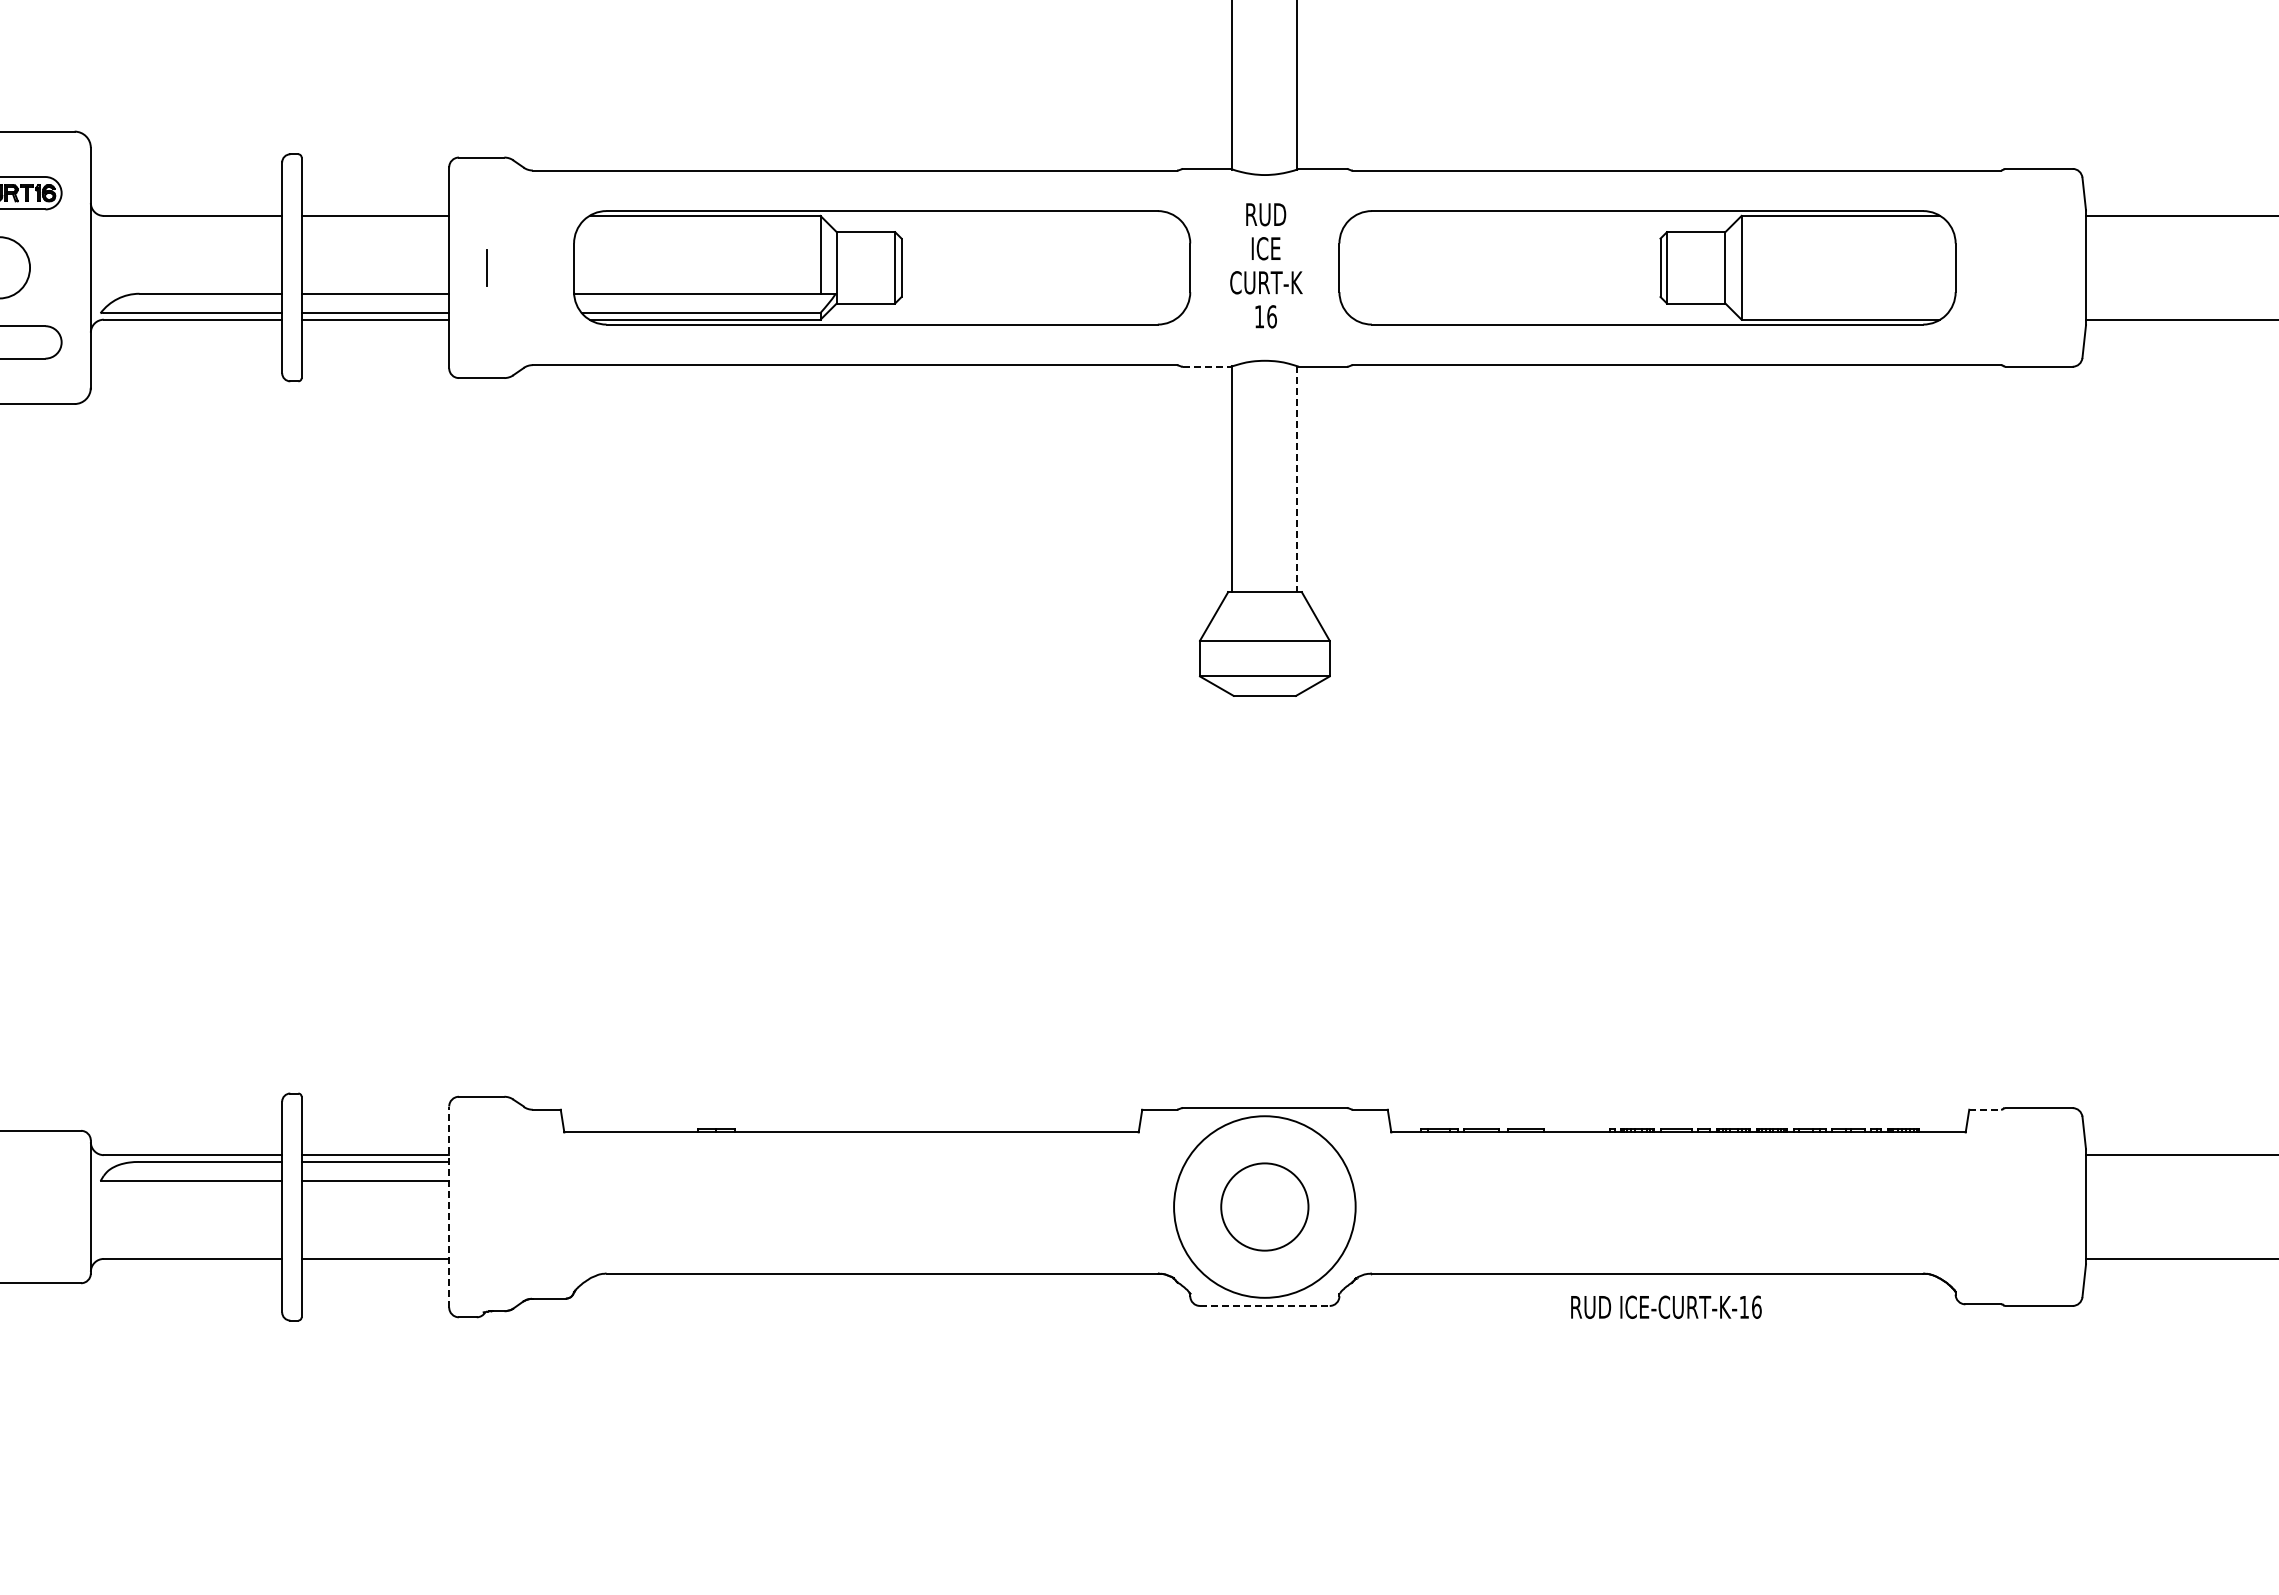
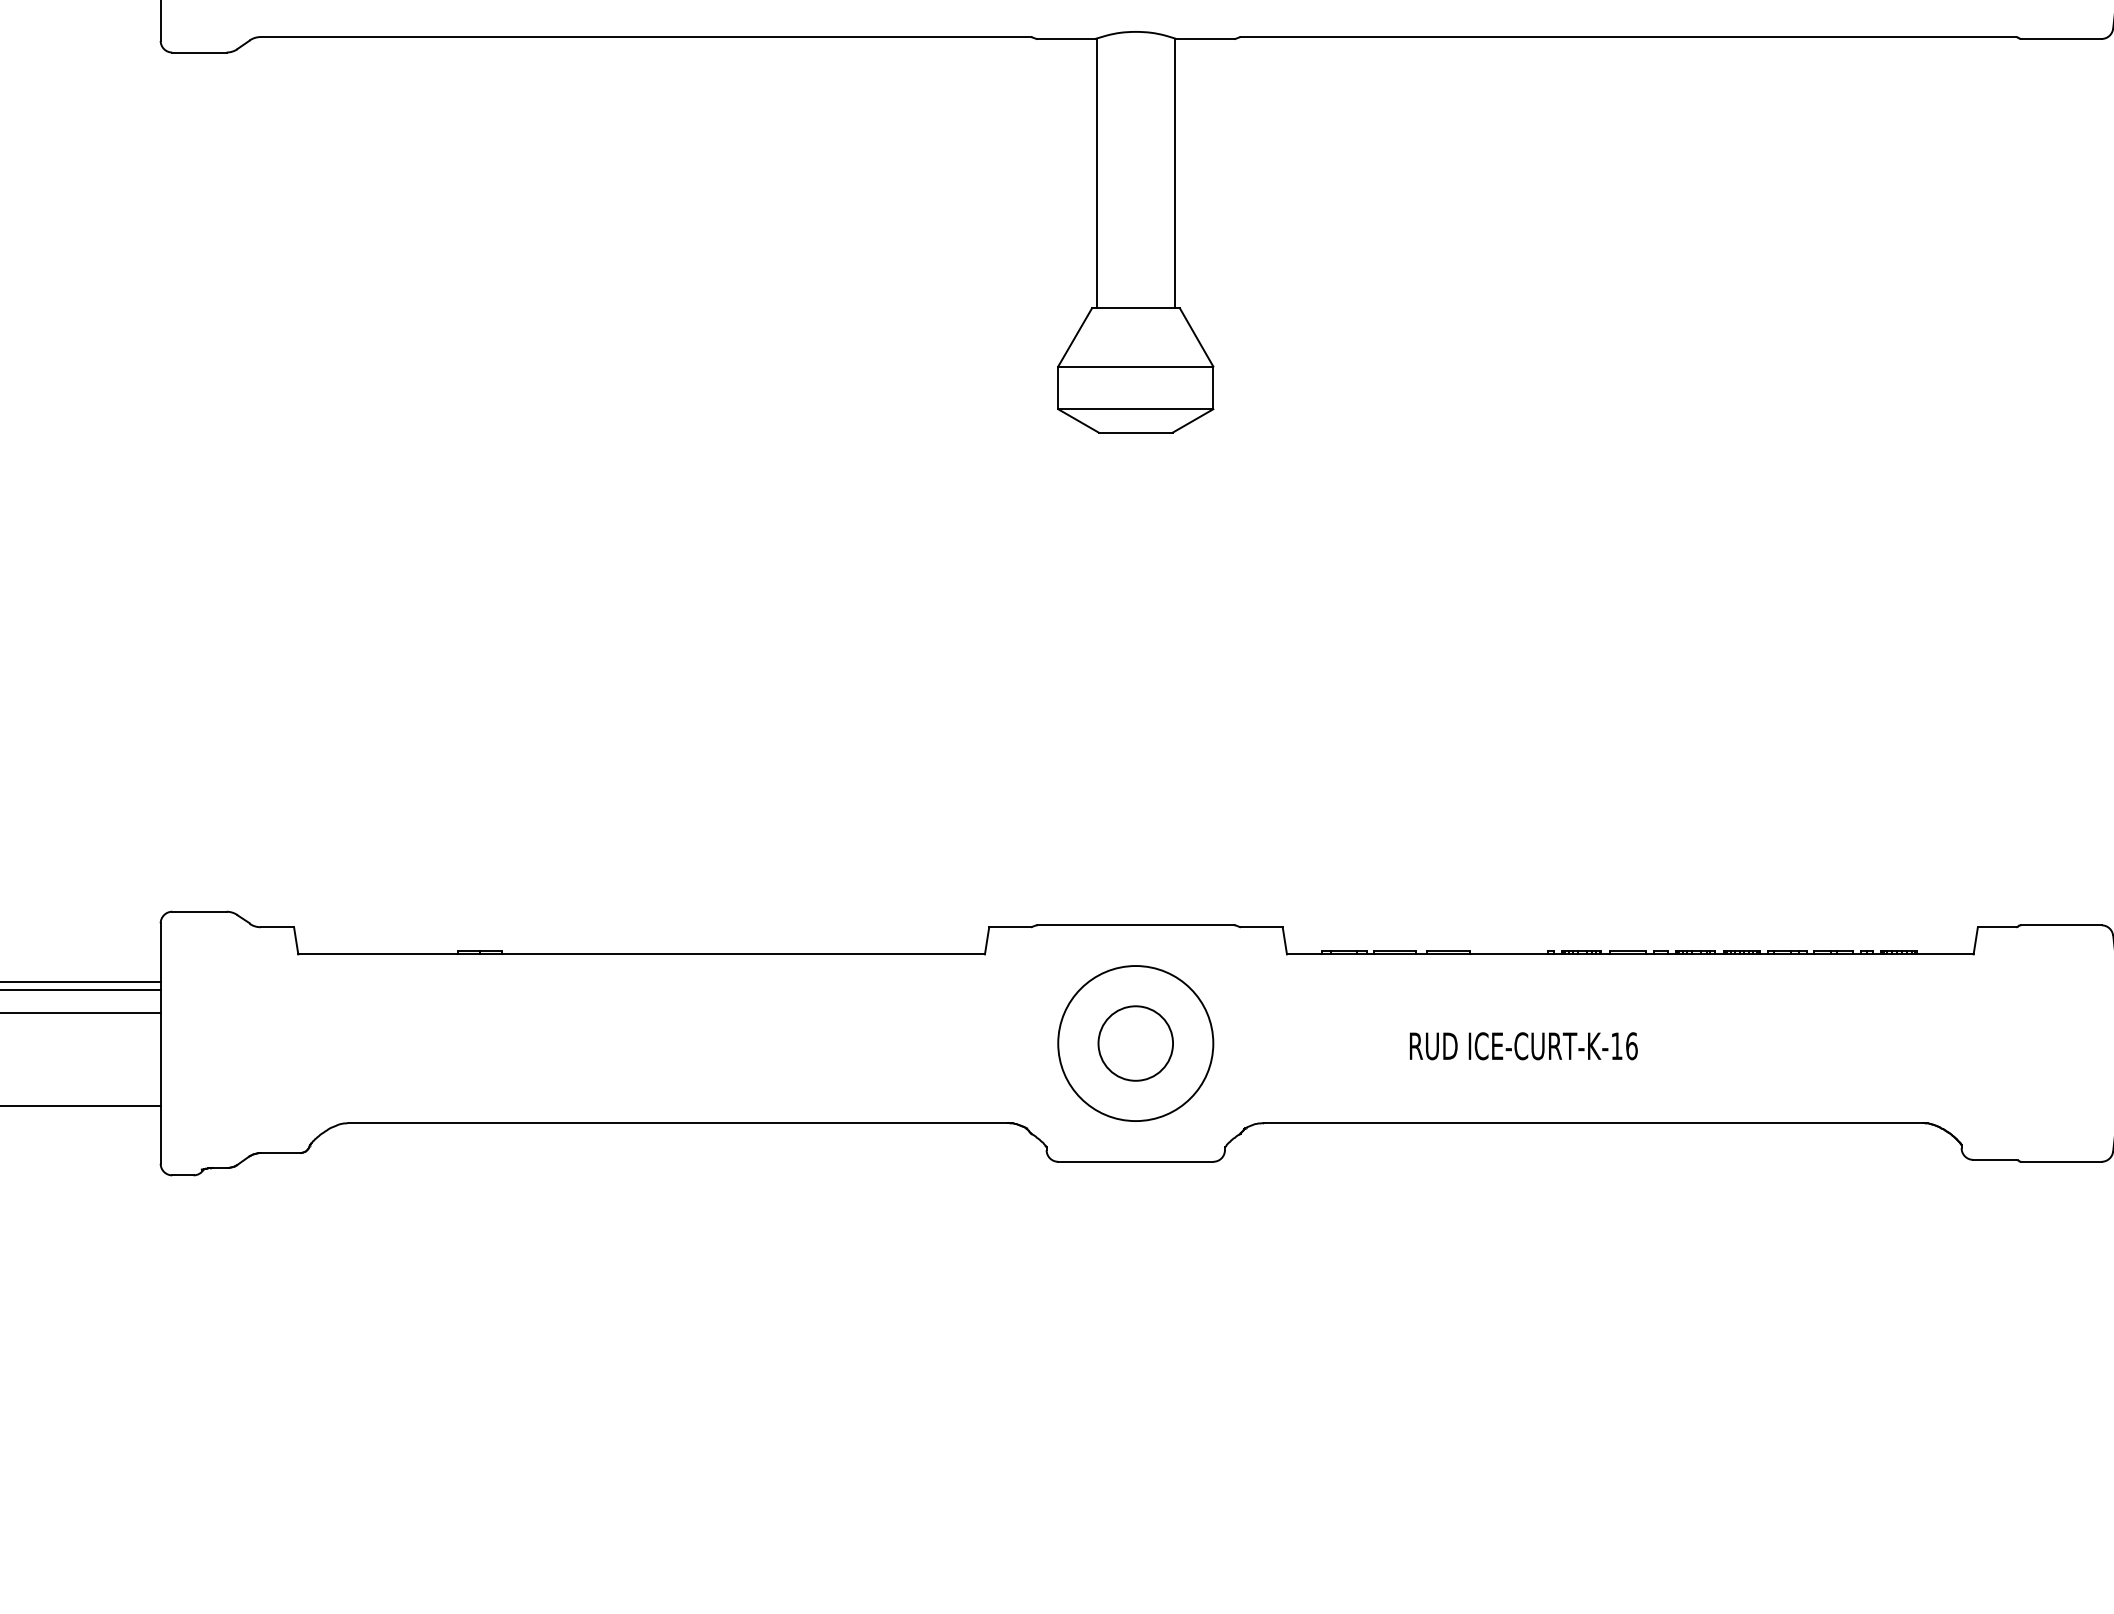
line: (1206, 366) -> (1066, 38), dashed -> solid
line: (1297, 479) -> (1174, 173), dashed -> solid
line: (1985, 1109) -> (1997, 926), dashed -> solid
circle: (1264, 1206) -> (1135, 1042), size x0.71
circle: (1264, 1206) -> (1135, 1042), size x0.71
line: (449, 1207) -> (161, 1044), dashed -> solid
line: (1264, 1305) -> (1135, 1161), dashed -> solid
text: (1666, 1306) -> (1523, 1045), moved

